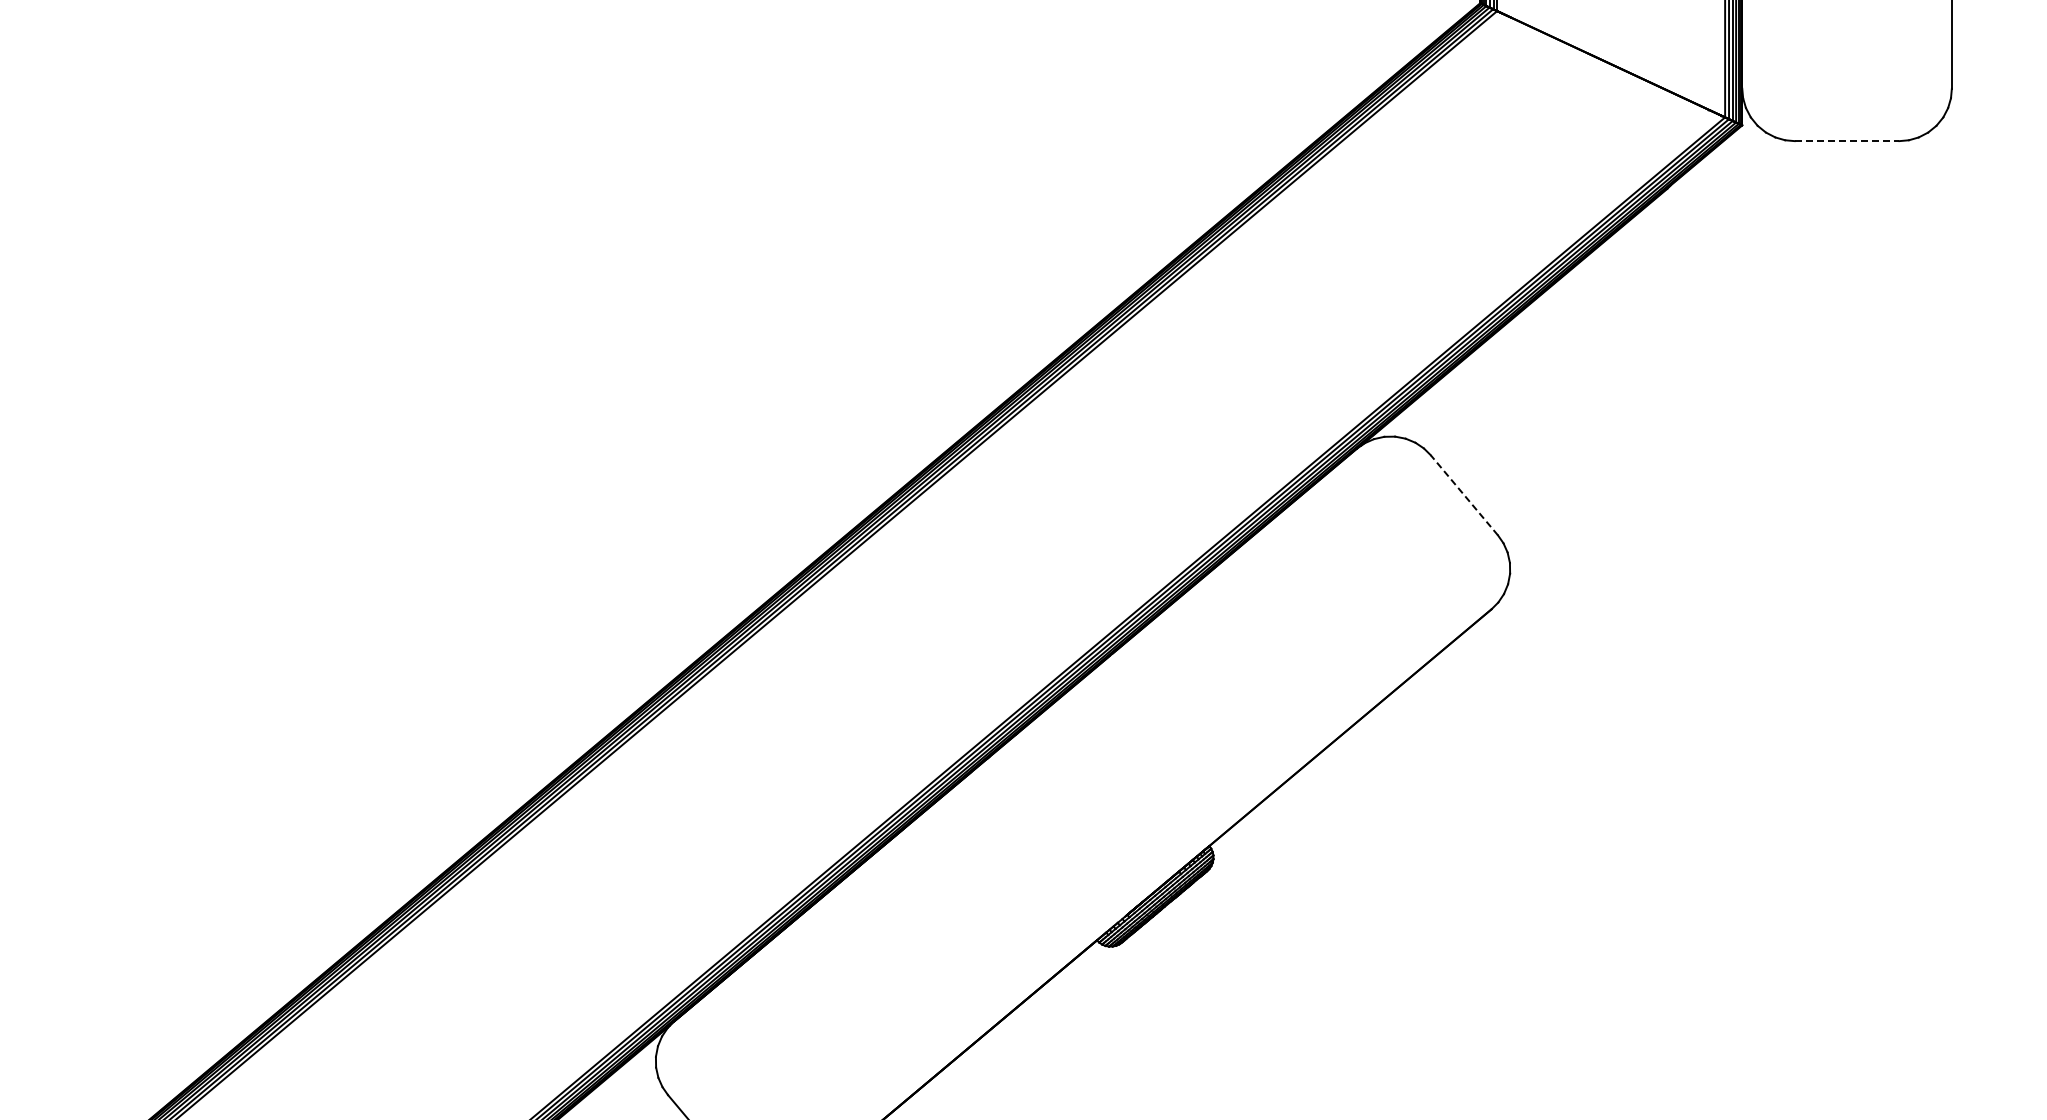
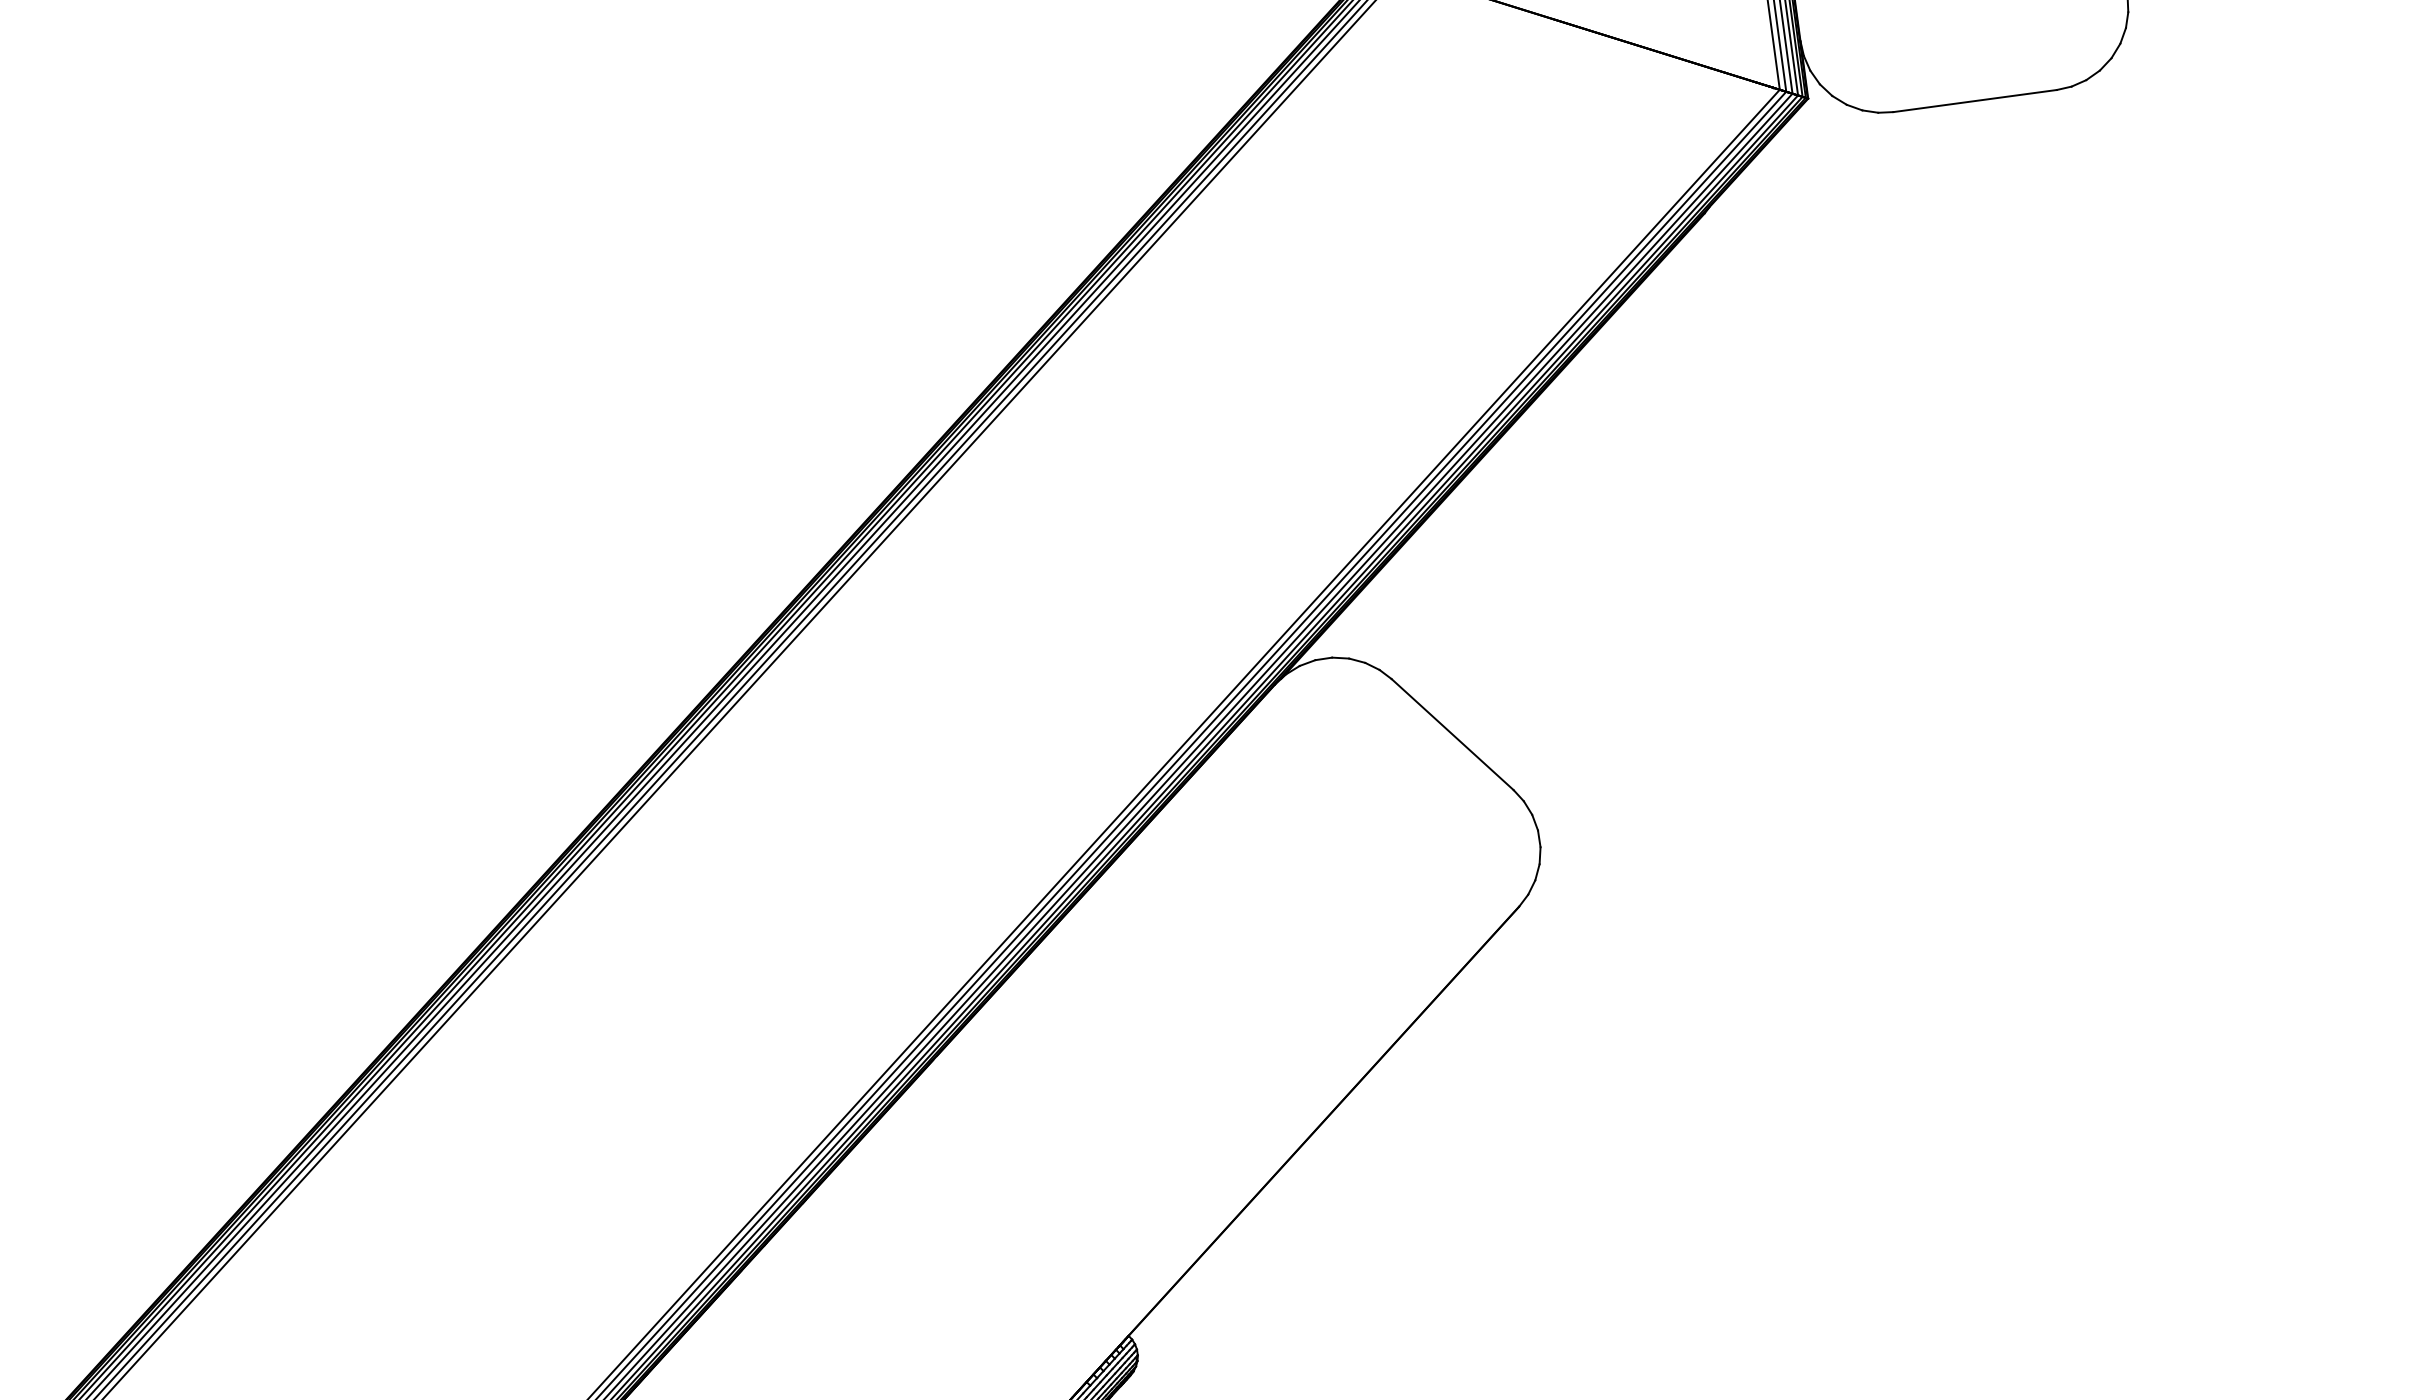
line: (1847, 141) -> (1975, 101), dashed -> solid
line: (1464, 494) -> (1452, 733), dashed -> solid

